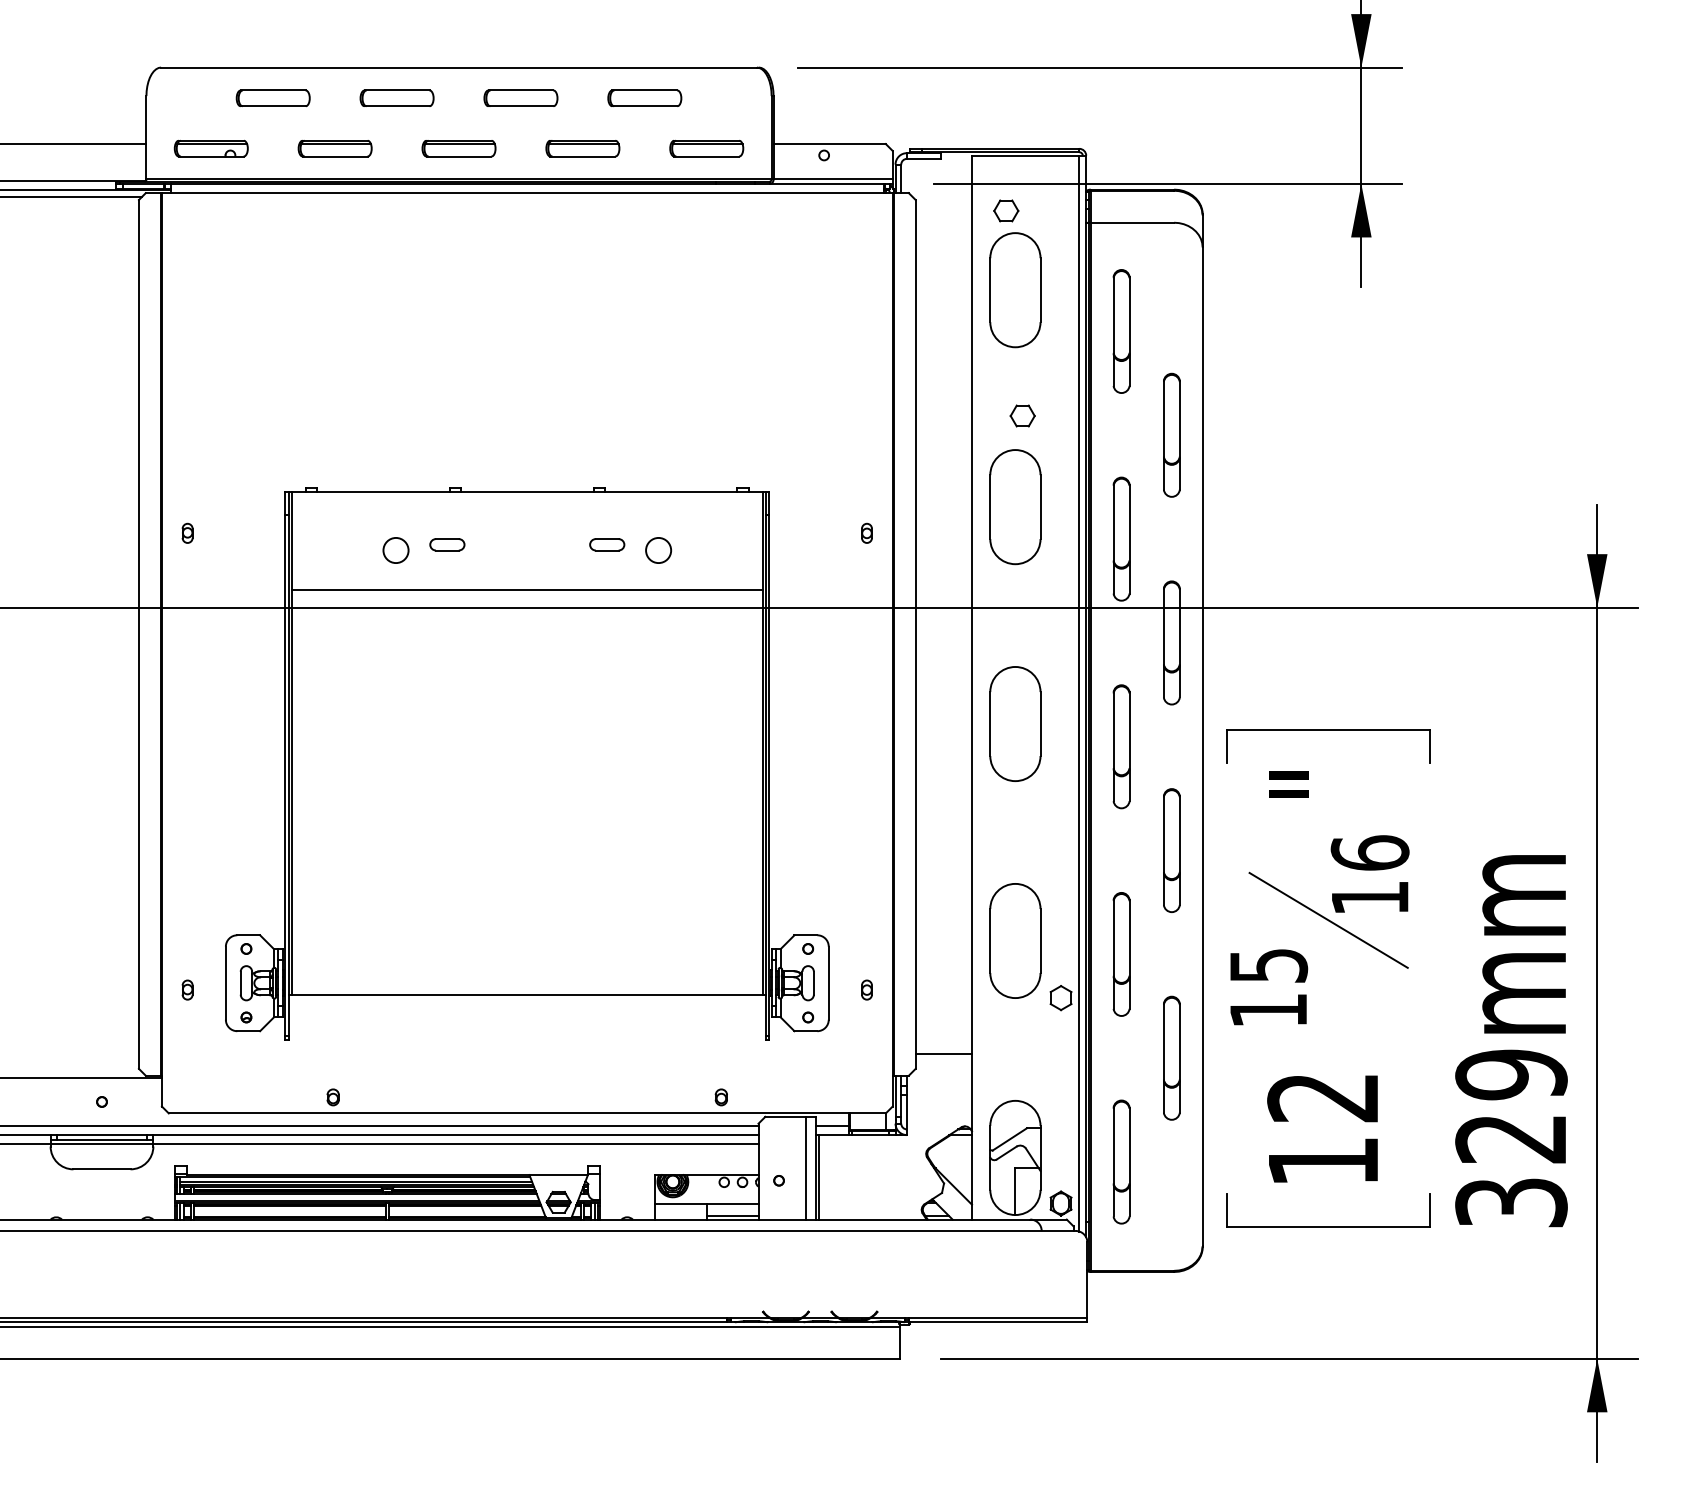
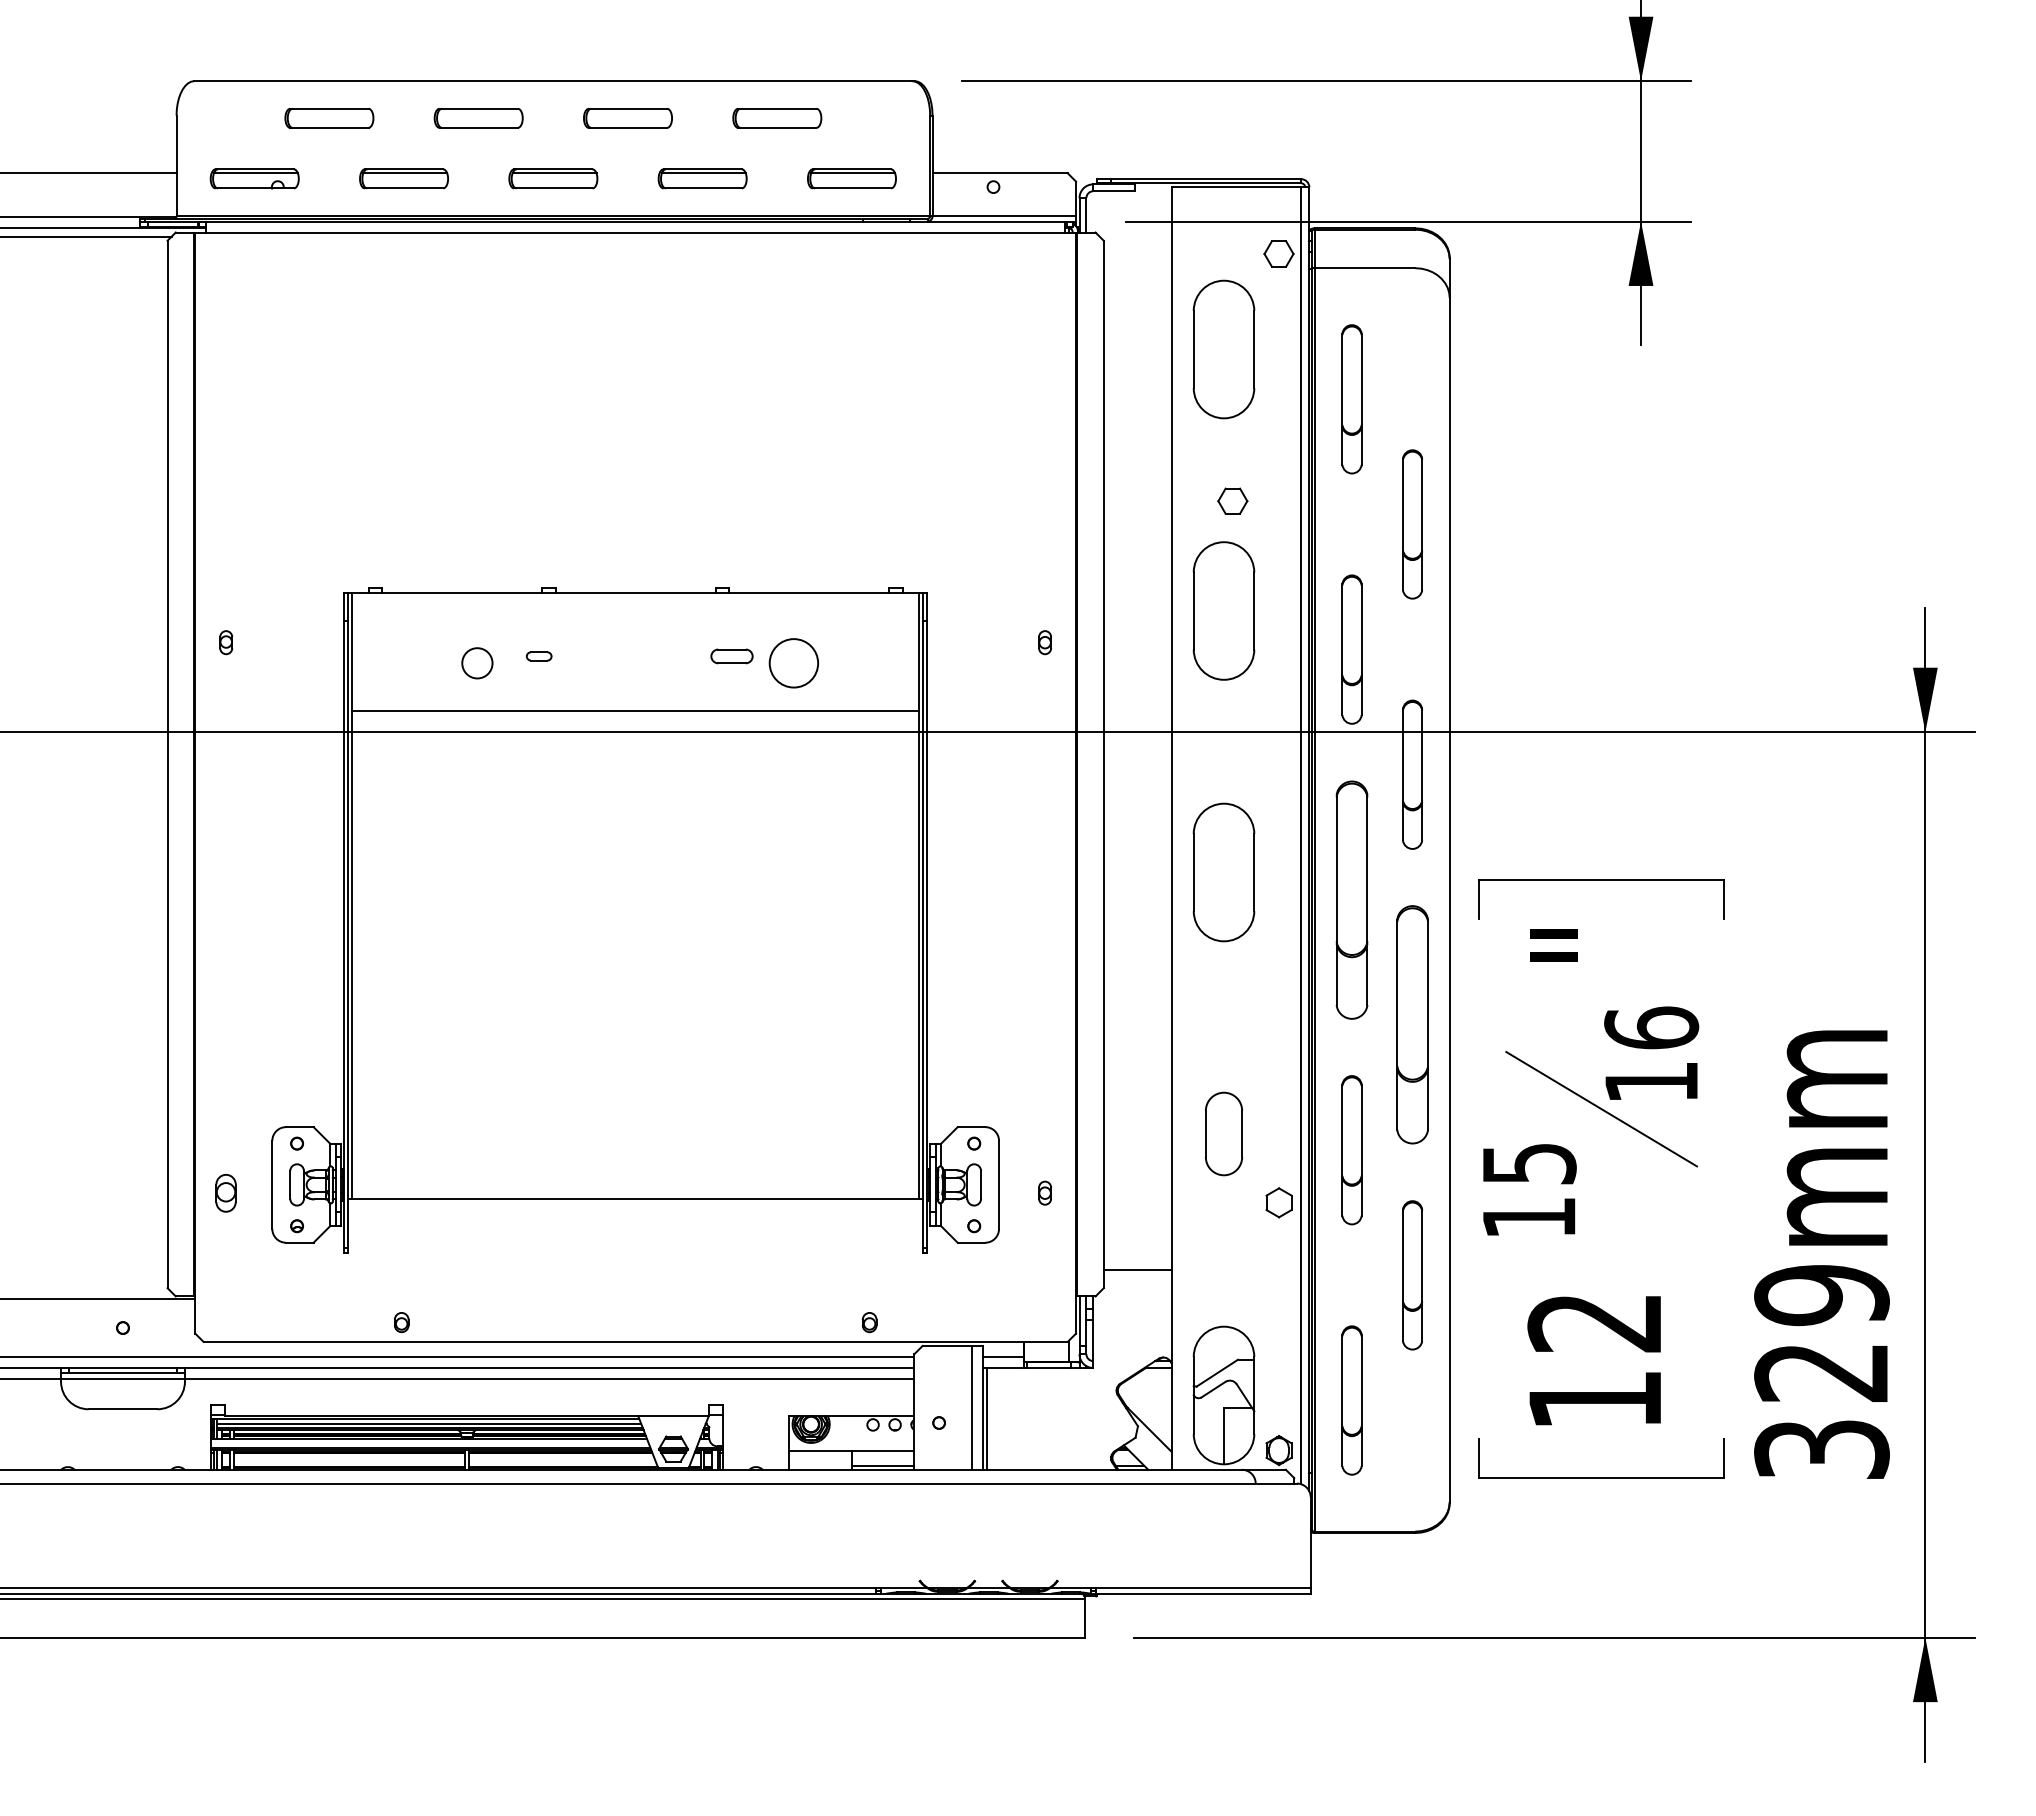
part: (1005, 210) -> (1278, 253), moved
part: (446, 544) -> (538, 656), size x0.6
circle: (658, 550) -> (793, 663), size x1.6
part: (1121, 746) -> (1351, 899), size x1.6
part: (1171, 850) -> (1412, 1025), size x1.6
part: (1014, 940) -> (1223, 1133), size x0.6
part: (187, 989) -> (226, 1192), size x1.6

